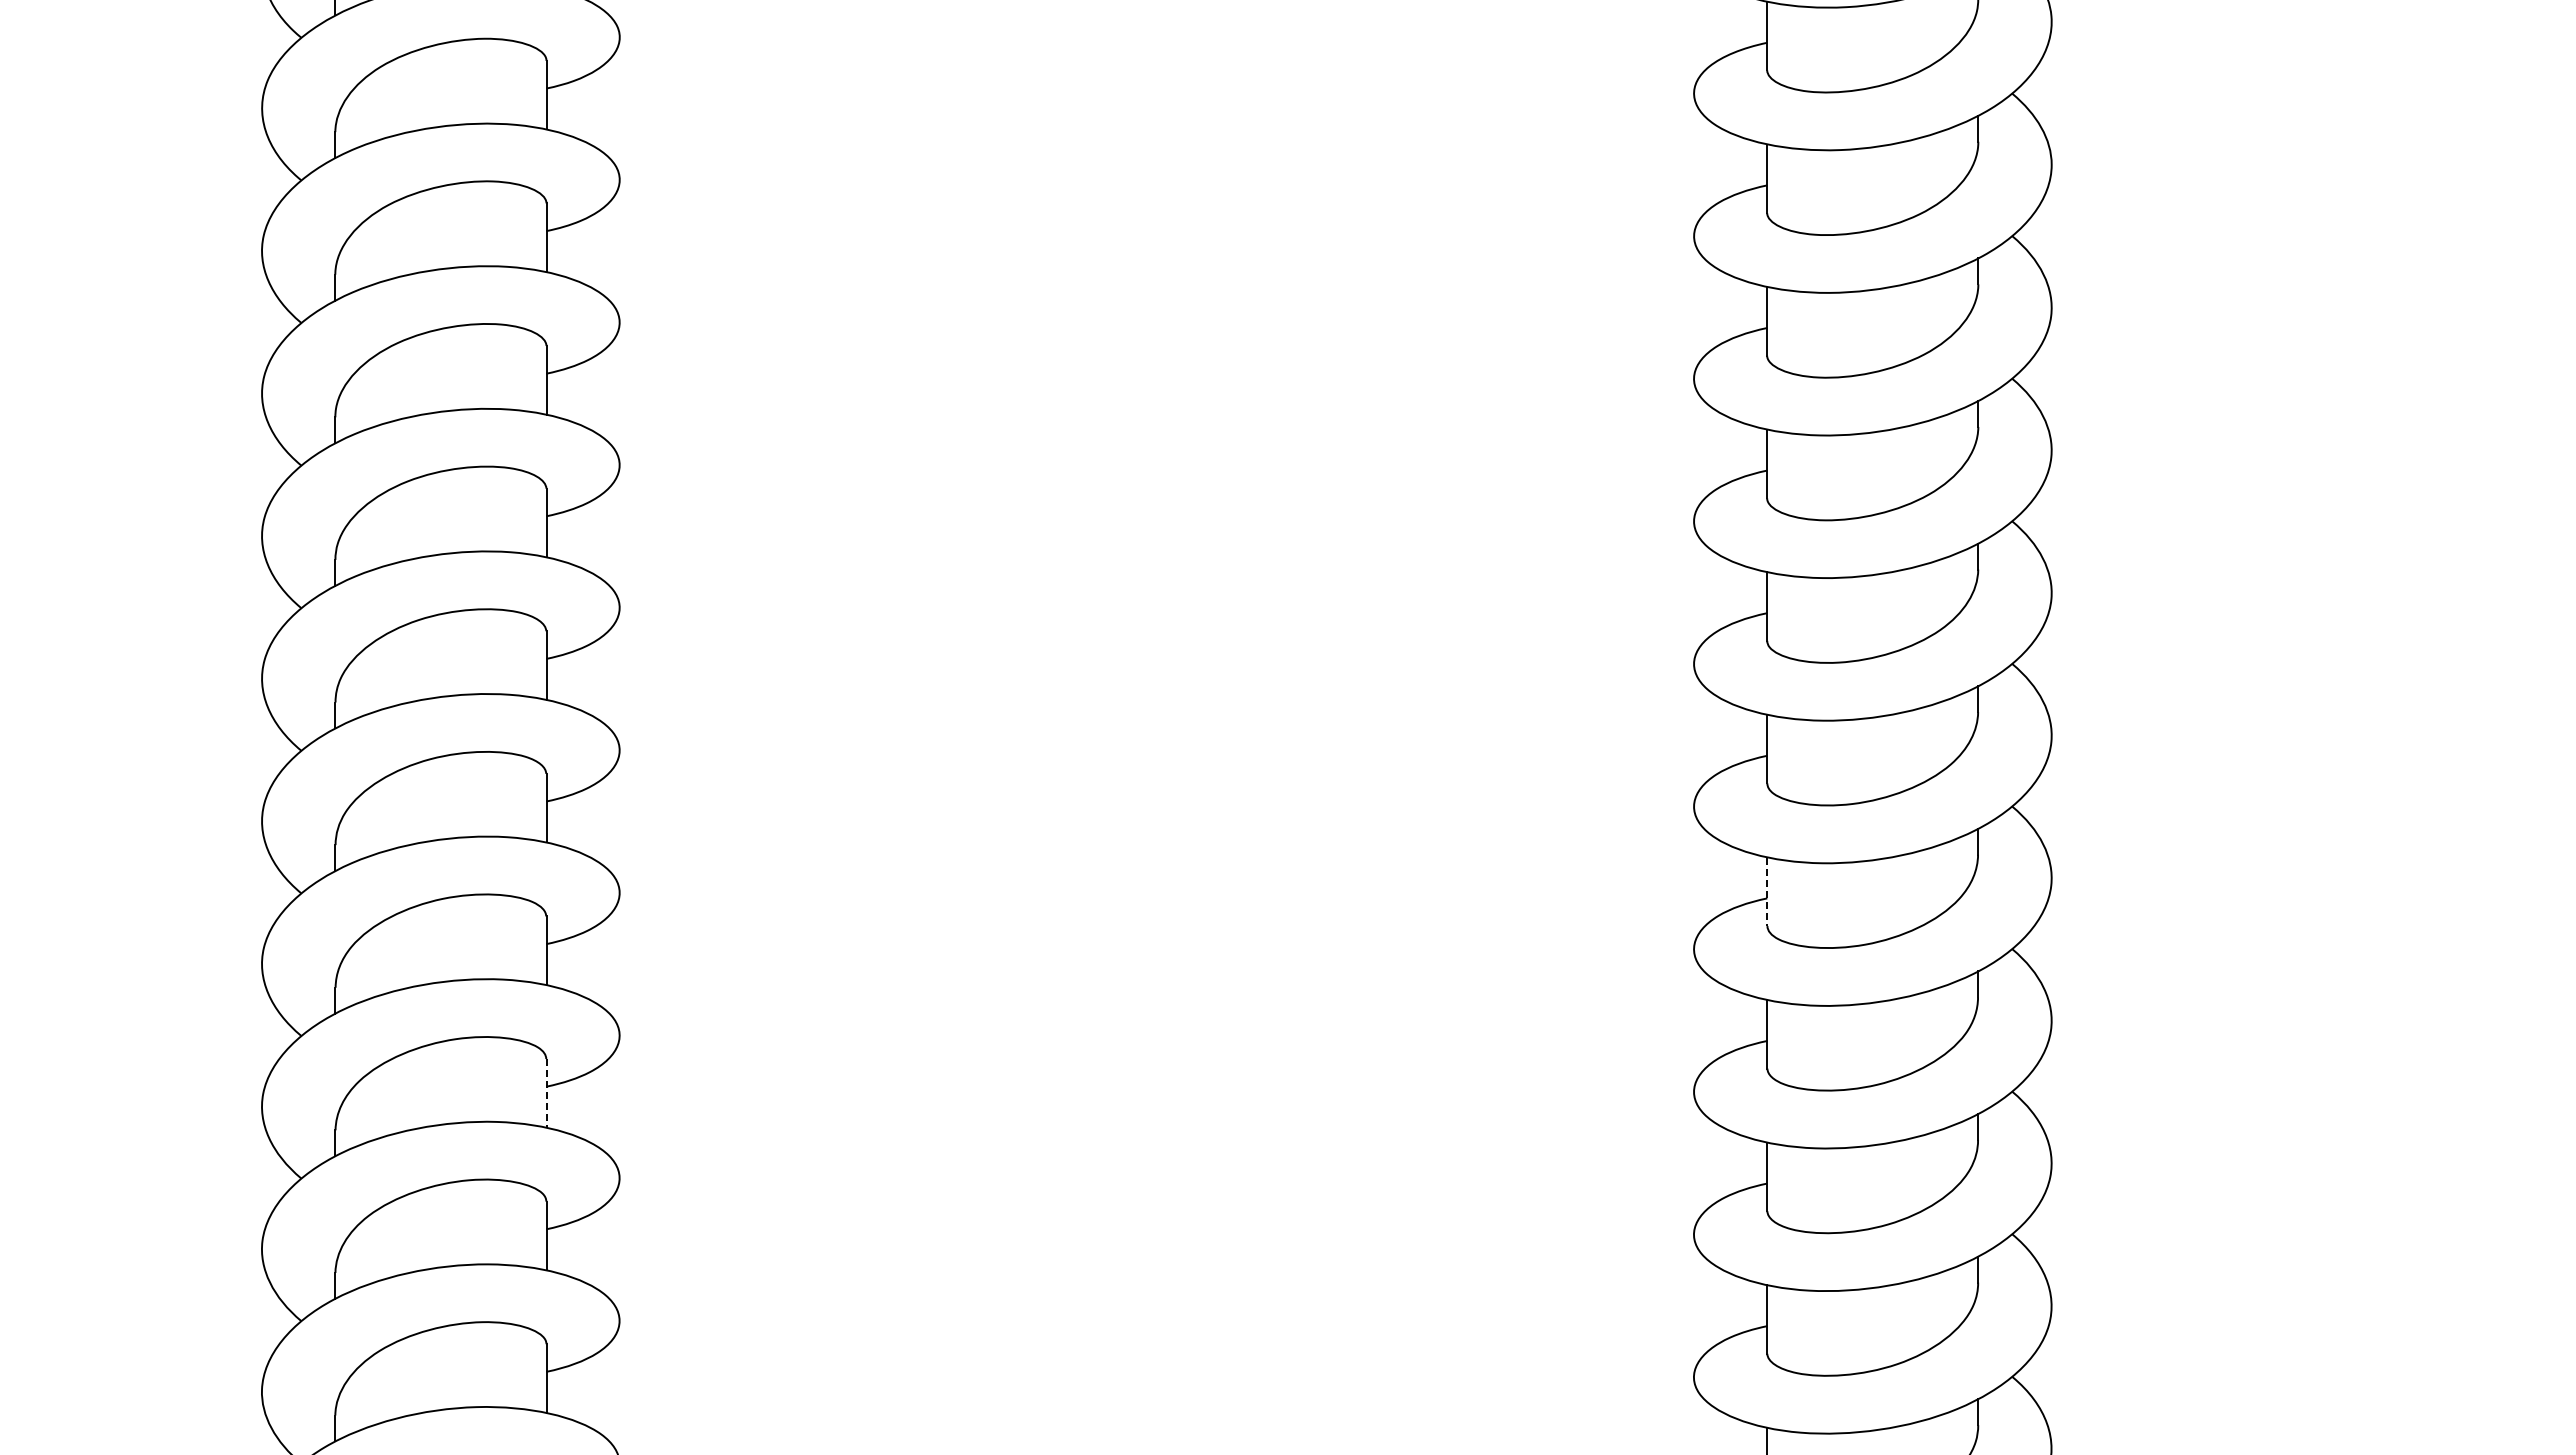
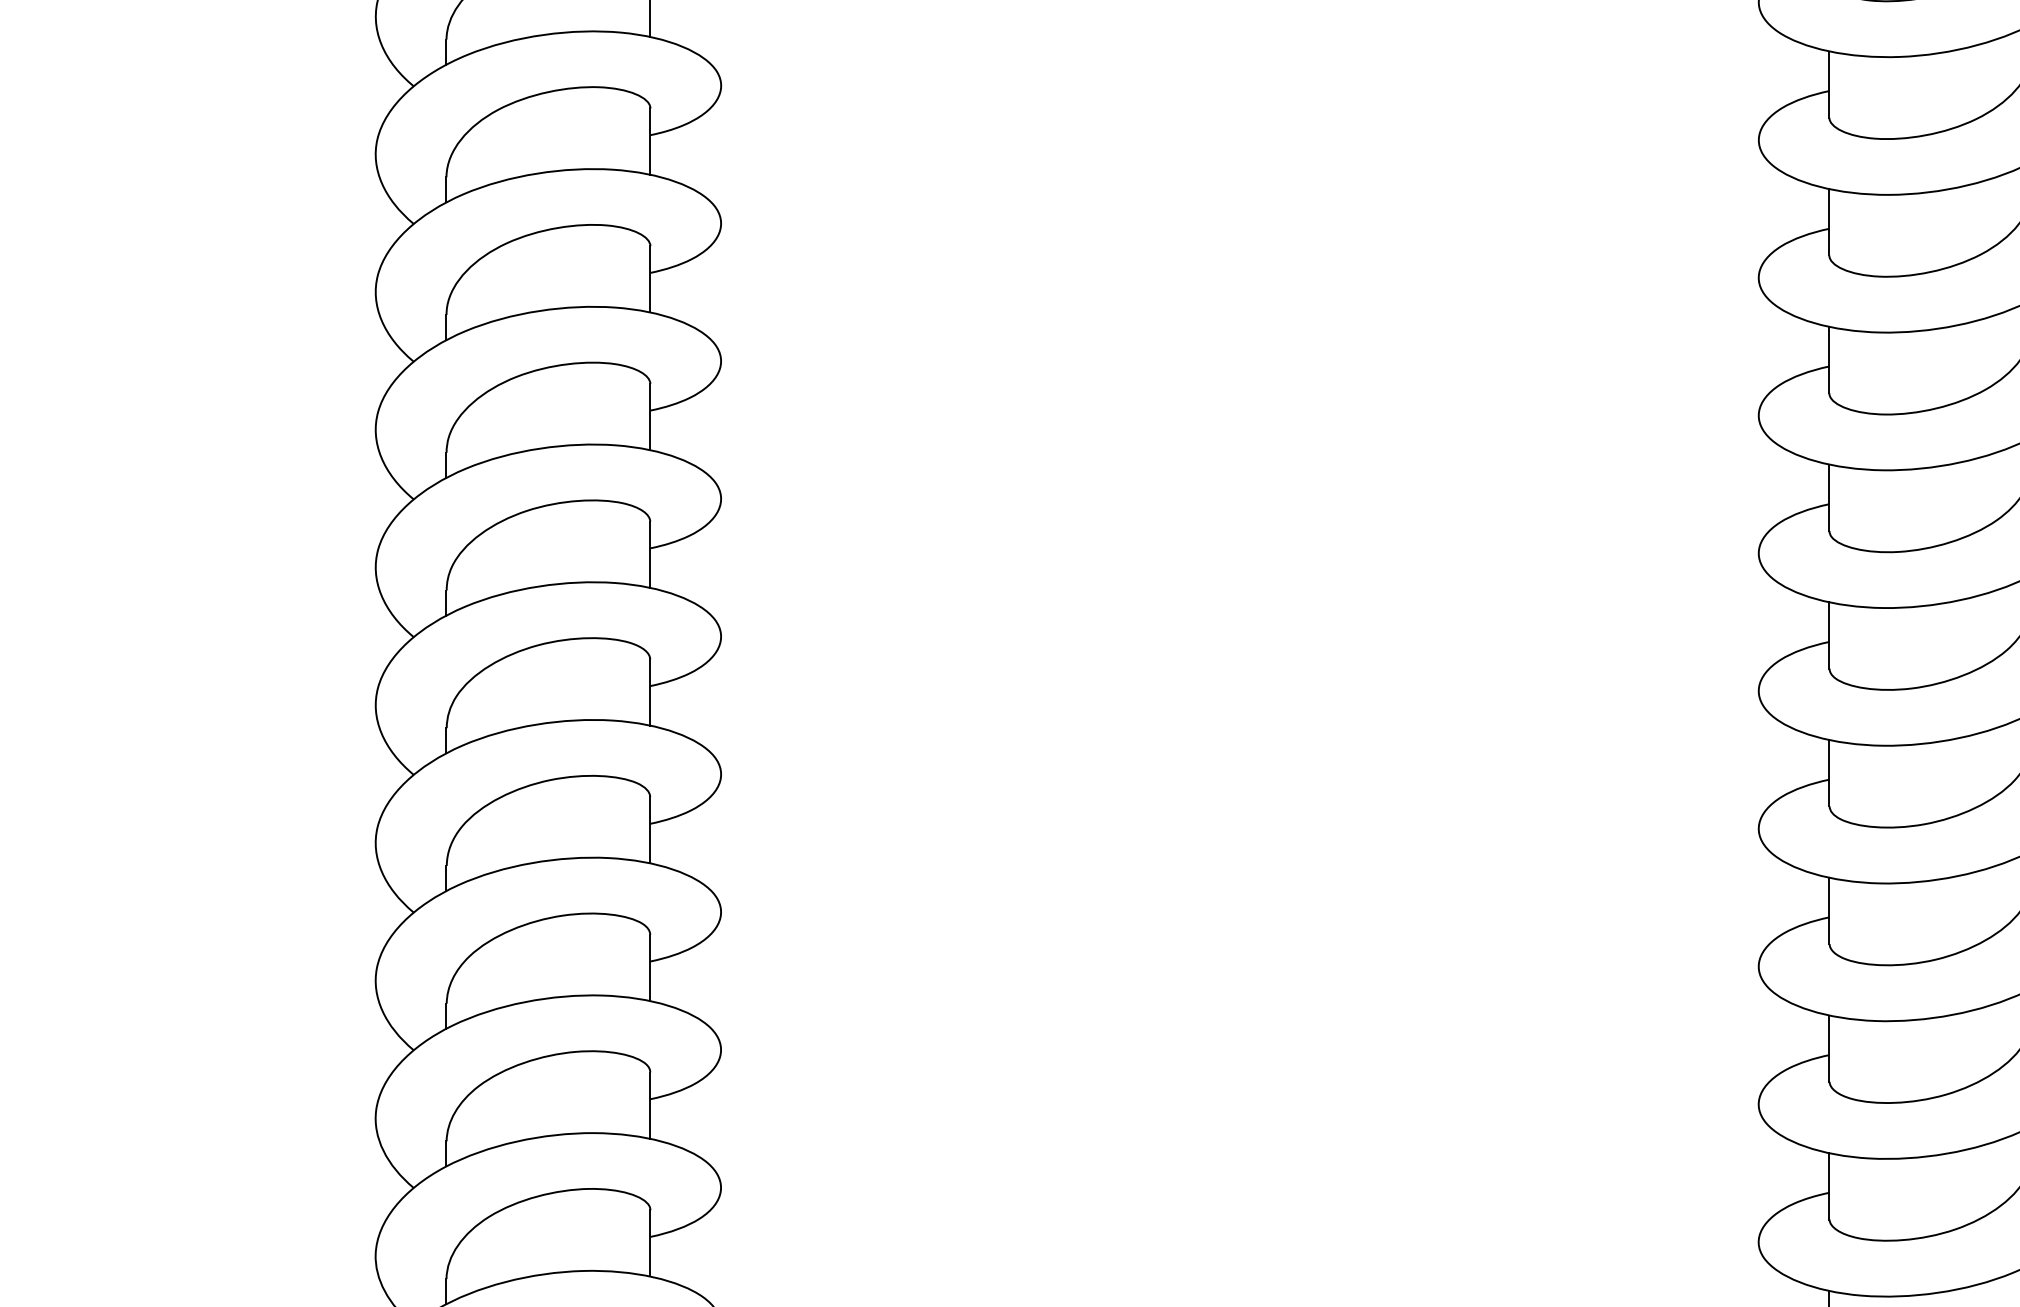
line: (1767, 892) -> (1829, 773), dashed -> solid
line: (546, 1093) -> (650, 968), dashed -> solid

